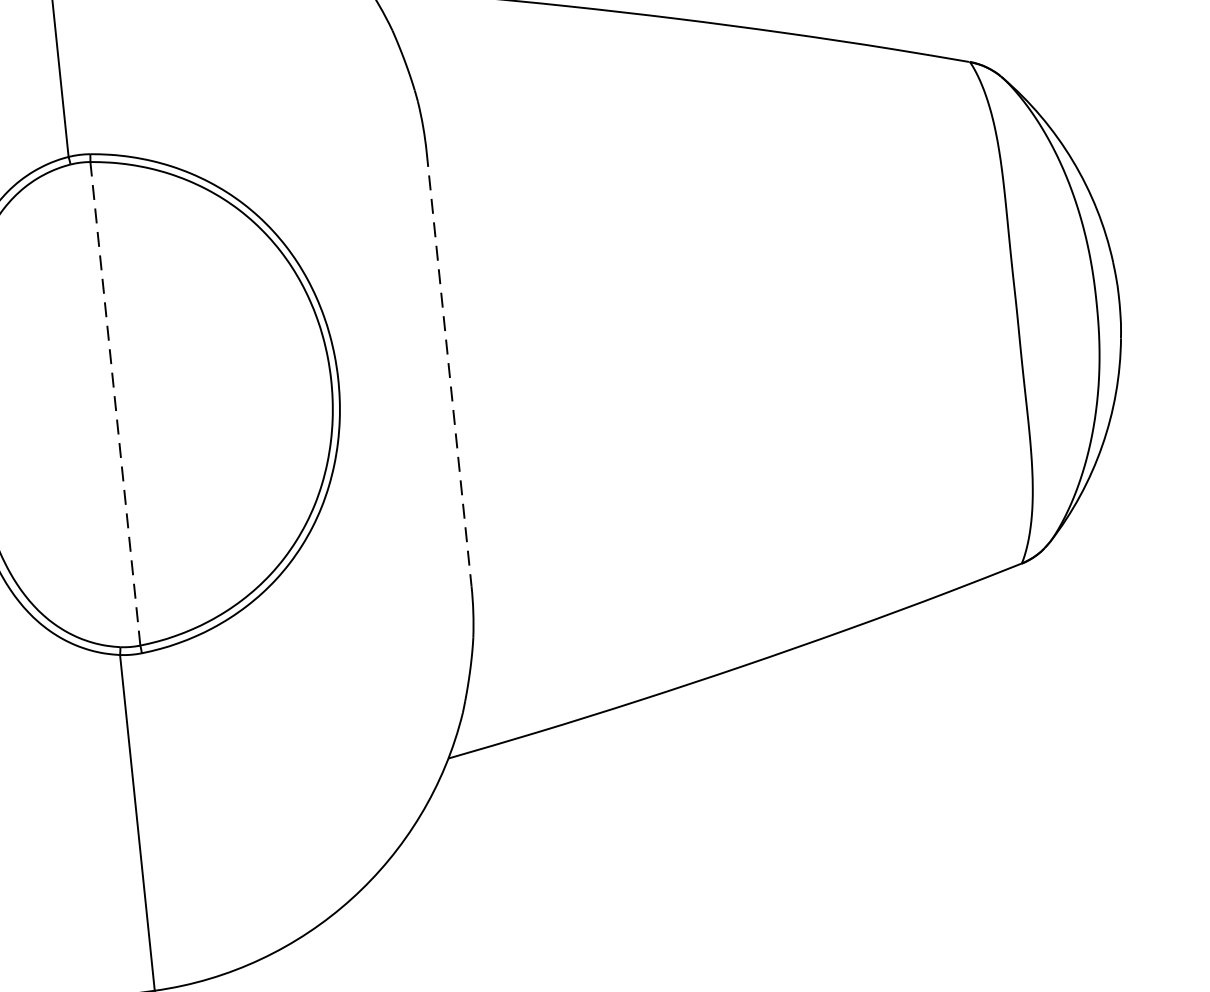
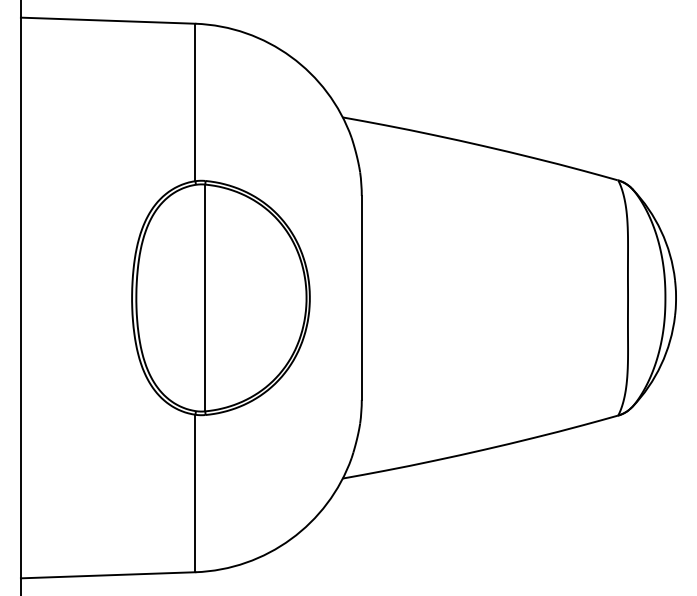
line: (448, 370) -> (361, 298), dashed -> solid
line: (115, 402) -> (205, 297), dashed -> solid

